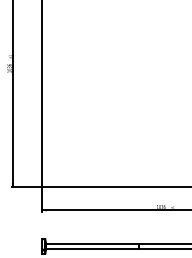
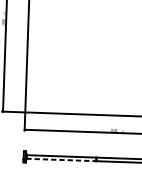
line: (92, 248) -> (61, 159), solid -> dashed

